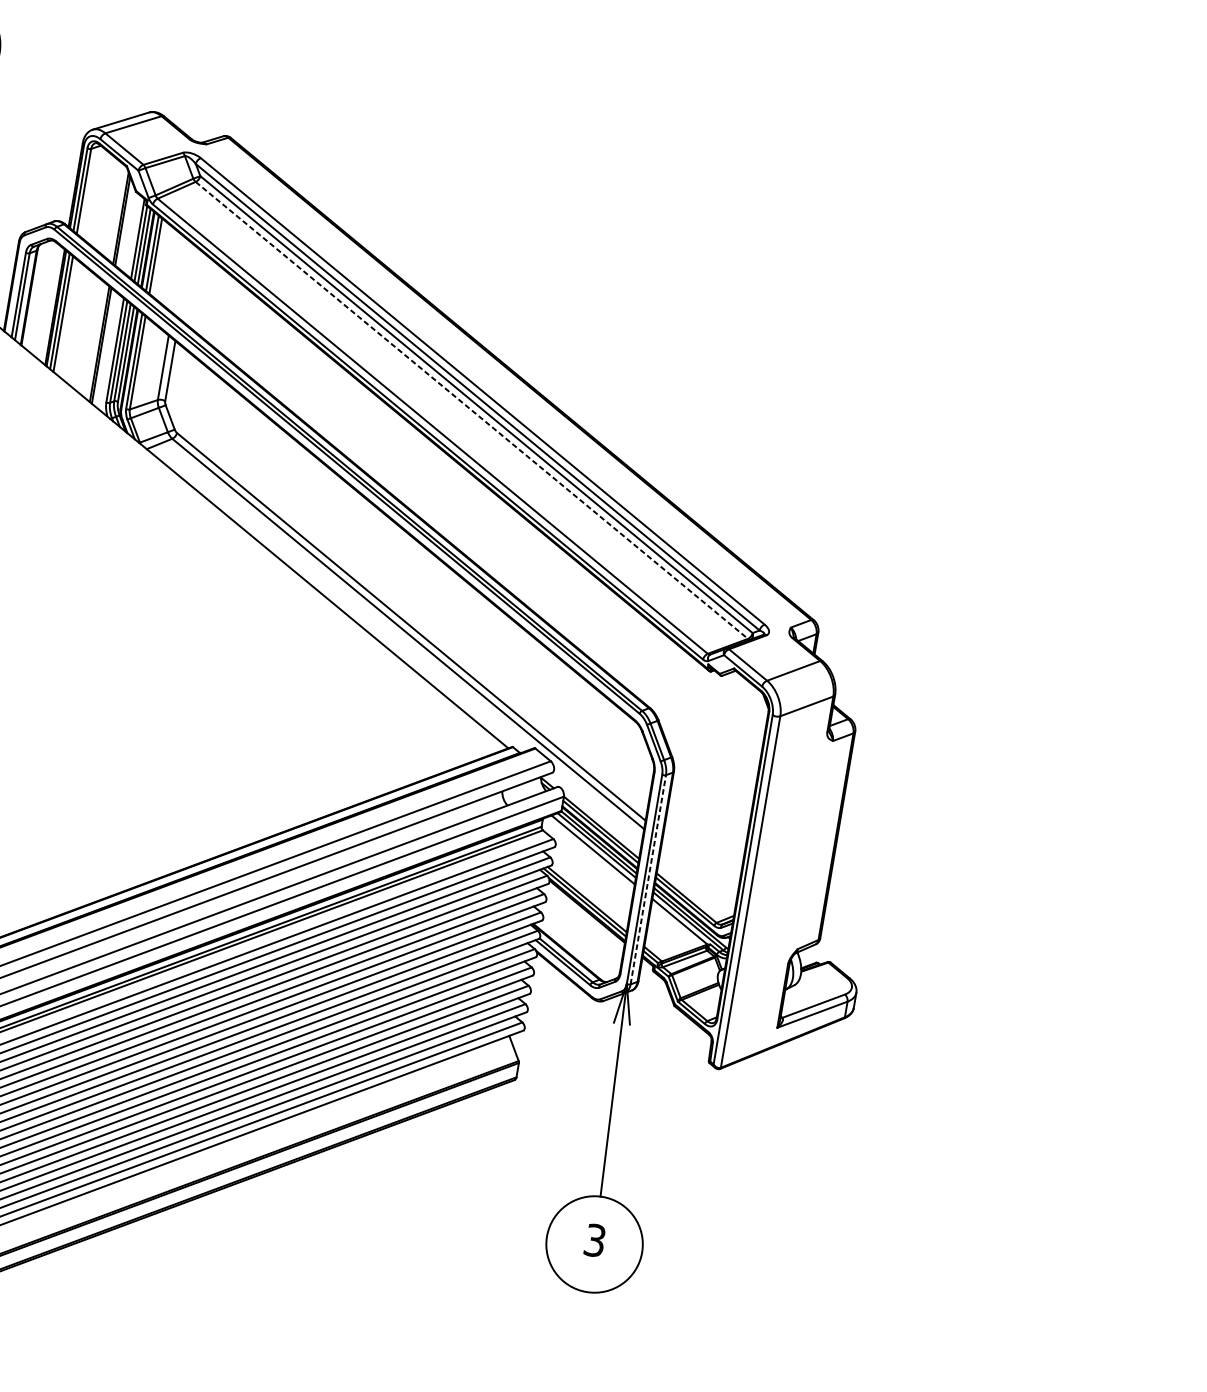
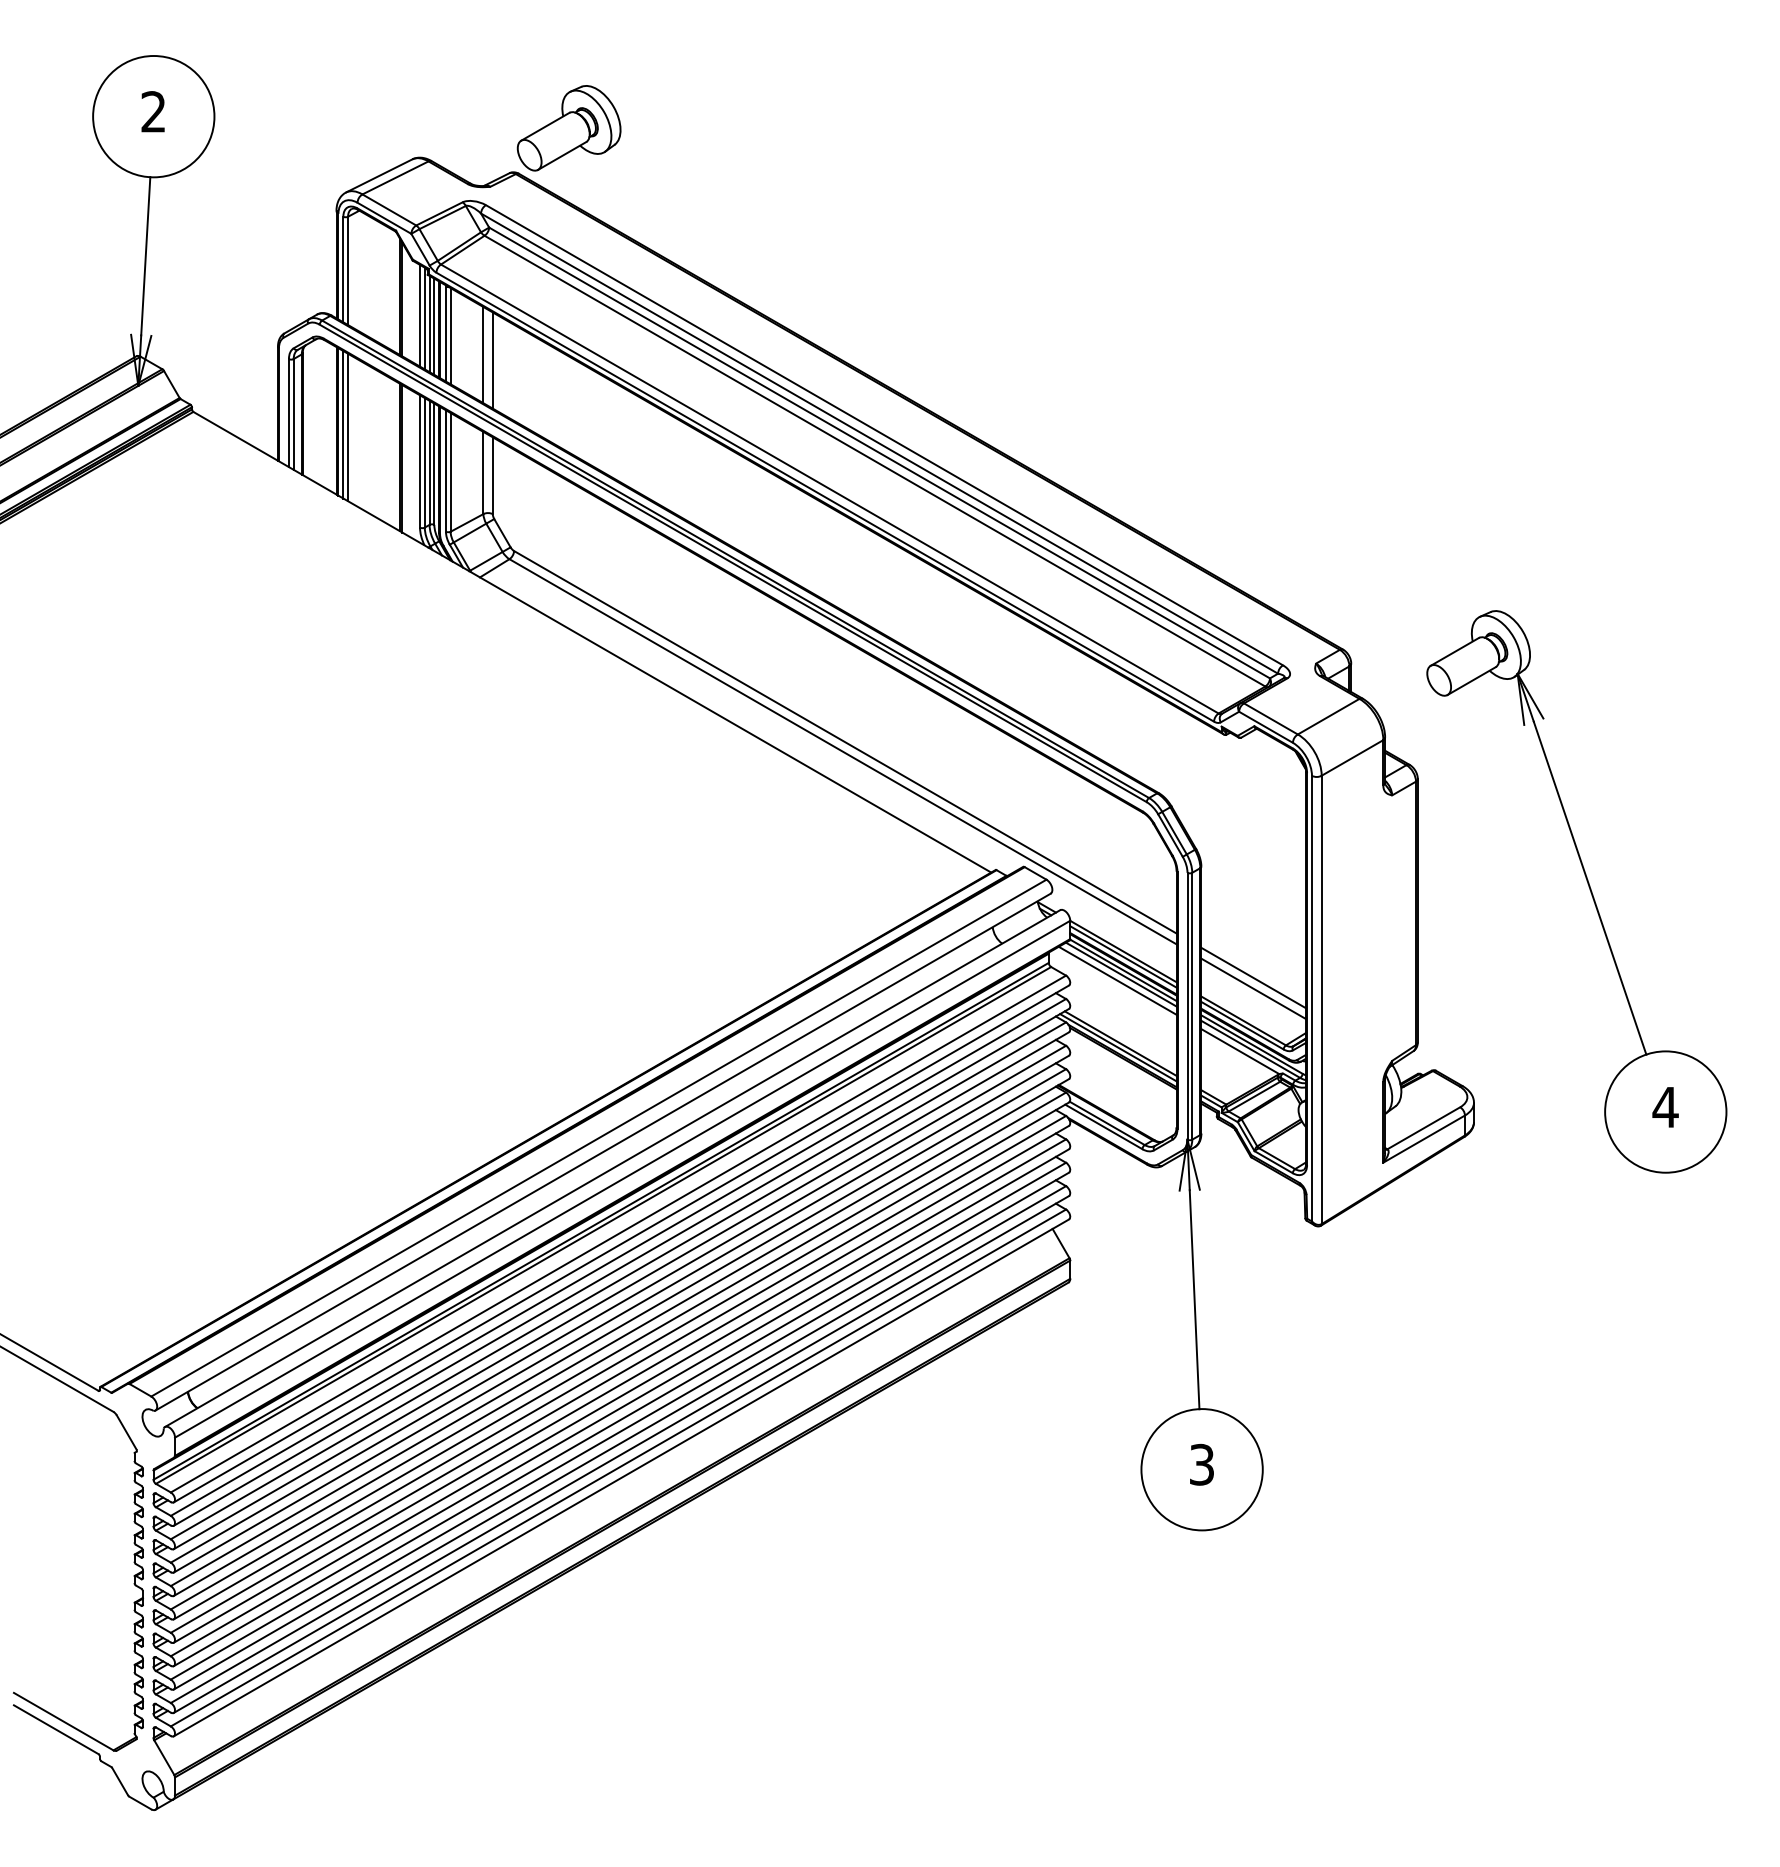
part: (275, 108) -> (568, 128), added
line: (134, 235) -> (420, 315), added
line: (178, 275) -> (483, 355), added
line: (185, 280) -> (492, 360), added
line: (471, 410) -> (874, 461), dashed -> solid
part: (974, 839) -> (1588, 887), added
line: (700, 865) -> (1253, 977), added
line: (698, 874) -> (1253, 988), added
line: (648, 879) -> (1192, 1005), dashed -> solid

